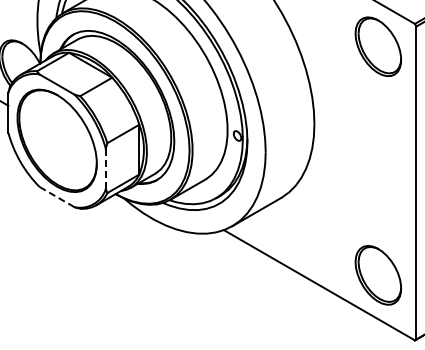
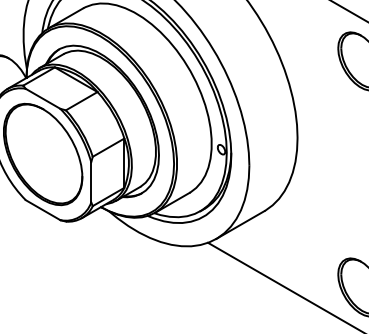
line: (105, 168) -> (90, 181), dashed -> solid
line: (57, 197) -> (43, 210), dashed -> solid

